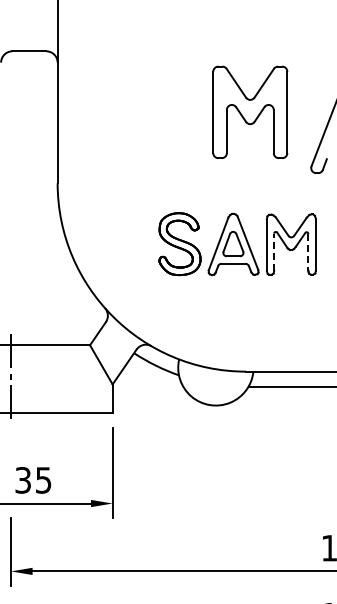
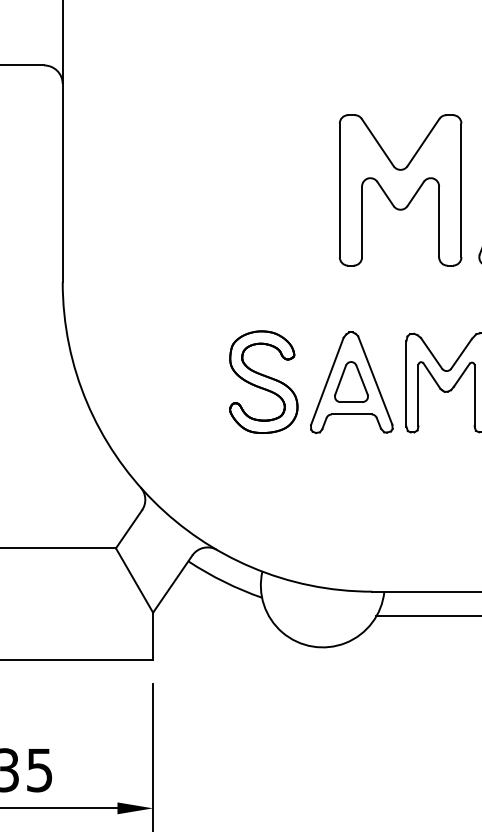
part: (250, 111) -> (400, 188), moved
line: (274, 252) -> (418, 395), dashed -> solid
line: (308, 252) -> (474, 395), dashed -> solid

